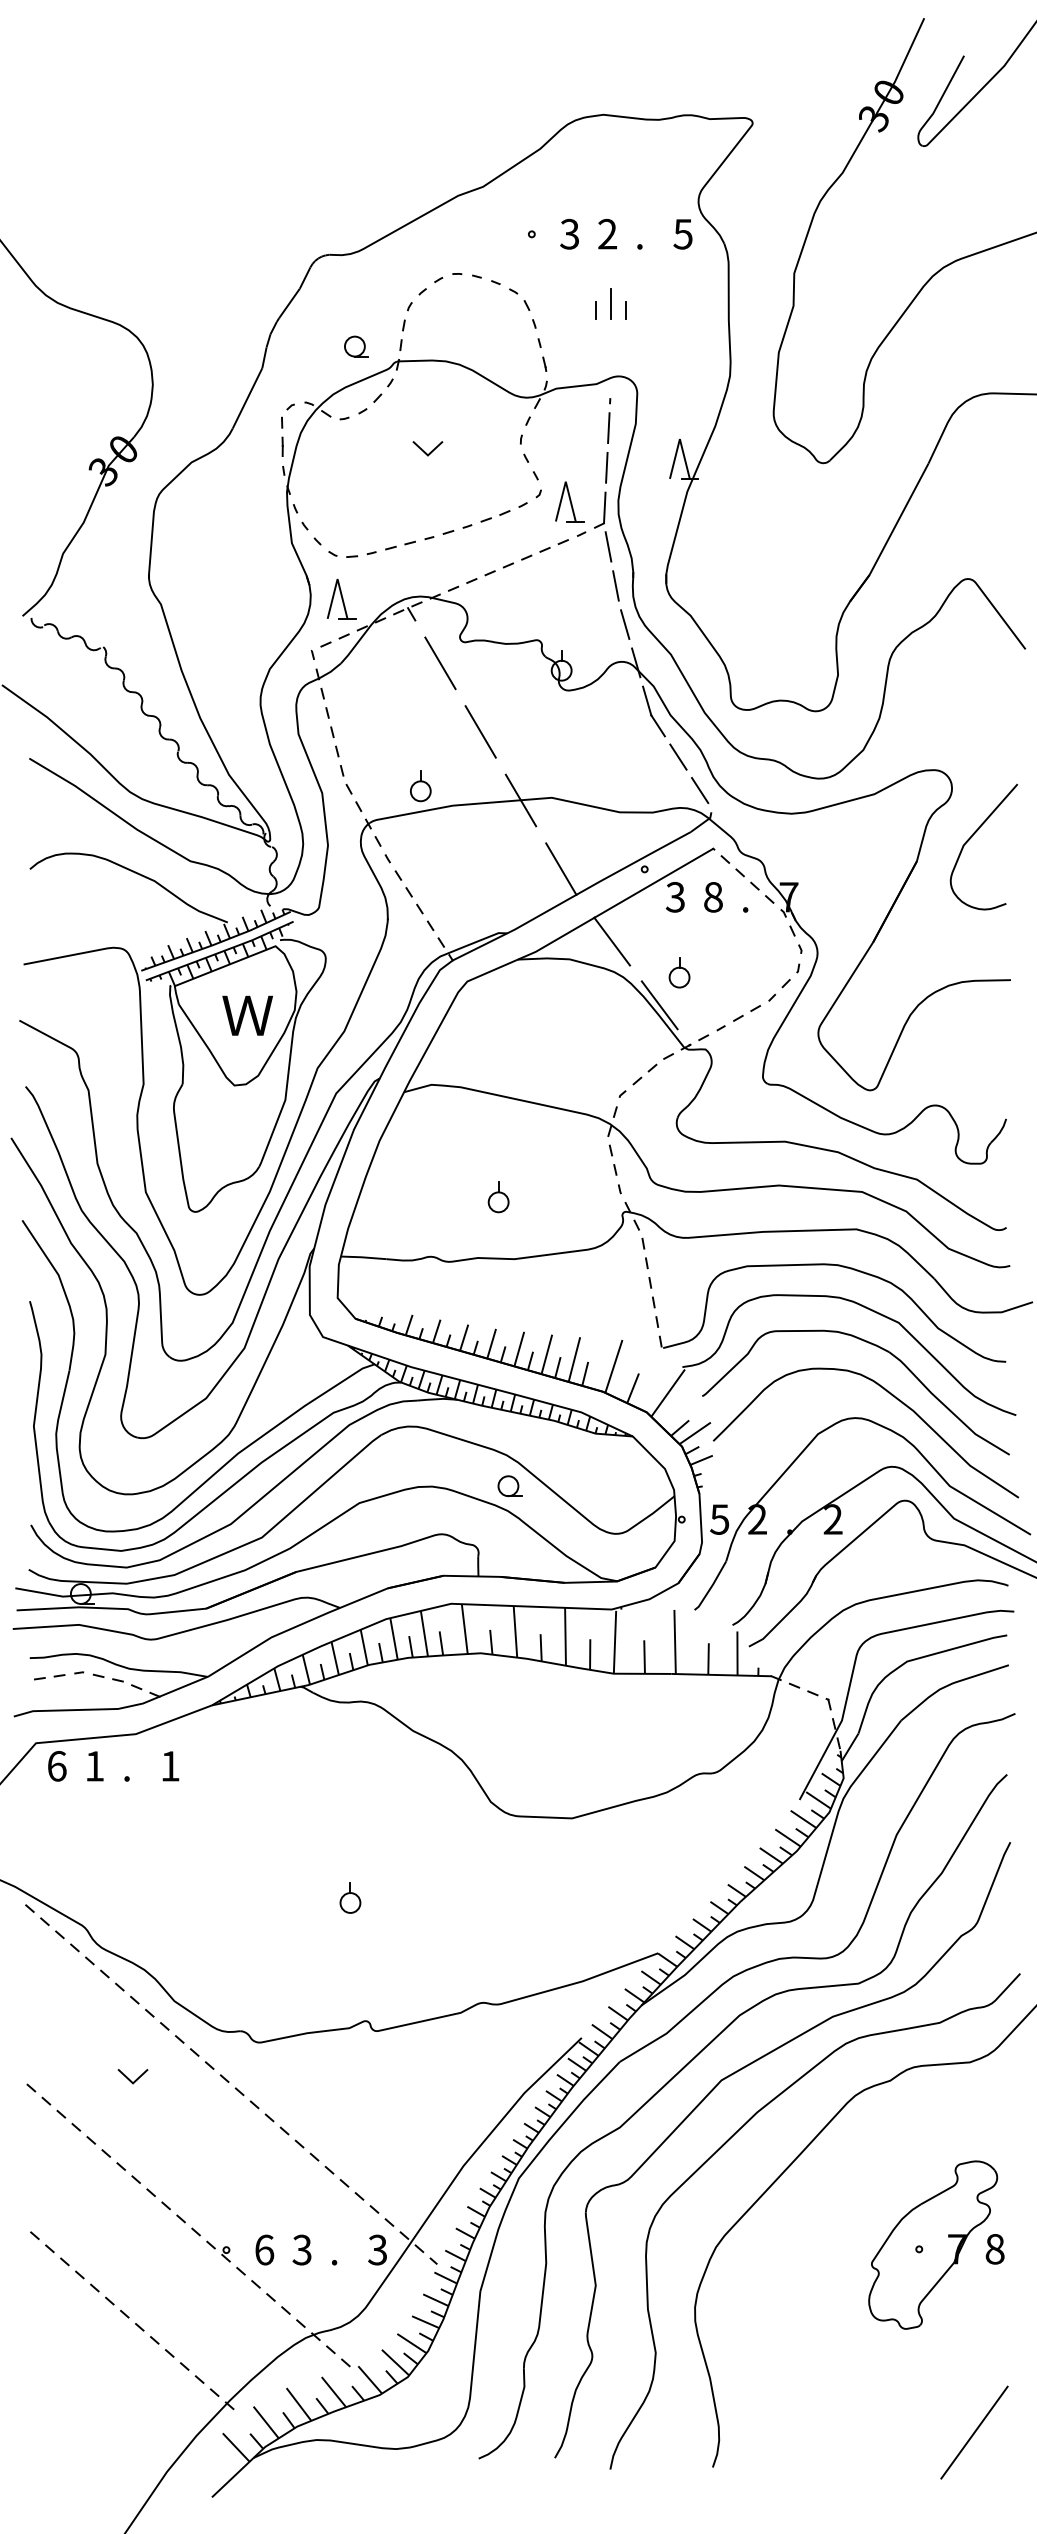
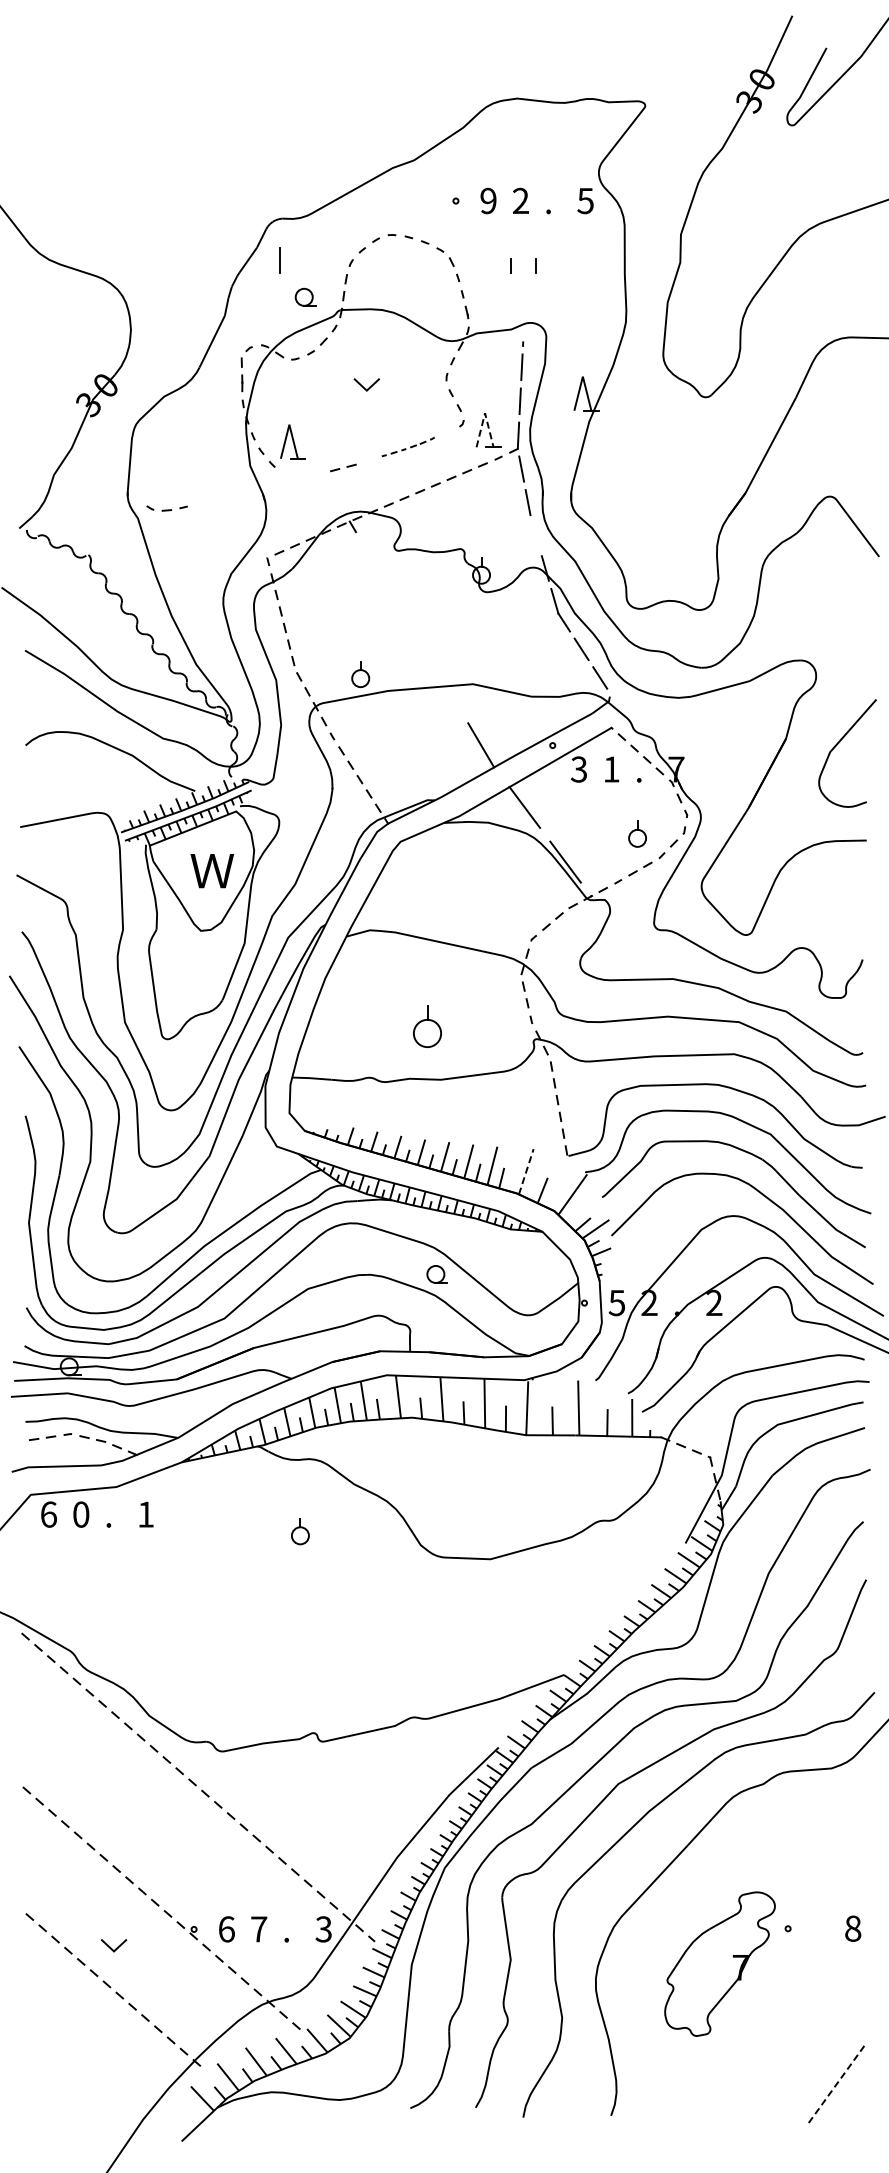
text: (569, 234) -> (488, 201), 3 -> 9
line: (610, 303) -> (279, 260), moved
line: (566, 482) -> (485, 413), solid -> dashed
part: (476, 520) -> (408, 446), size x0.6
part: (351, 554) -> (166, 508), moved
part: (341, 598) -> (292, 441), moved
line: (624, 624) -> (535, 535), removed
line: (440, 662) -> (377, 568), removed
line: (481, 731) -> (412, 627), removed
line: (520, 800) -> (446, 686), removed
curve: (973, 836) -> (838, 744), moved
text: (713, 897) -> (611, 769), 8 -> 1
part: (679, 971) -> (637, 833), moved
part: (498, 1197) -> (427, 1026), size x1.6
line: (614, 1366) -> (526, 1171), solid -> dashed
text: (95, 1766) -> (81, 1514), 1 -> 0
part: (350, 1897) -> (300, 1531), moved
line: (130, 2078) -> (111, 1947), moved
part: (932, 2244) -> (719, 1963), moved
text: (301, 2250) -> (258, 1929), 3 -> 7
line: (974, 2433) -> (835, 2086), solid -> dashed

